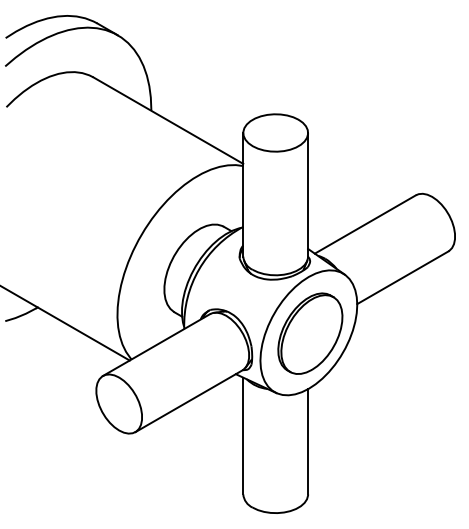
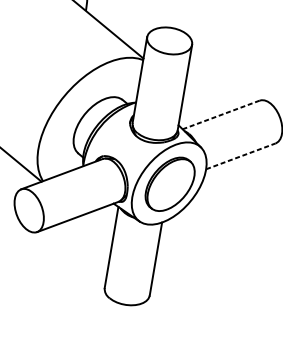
line: (364, 224) -> (220, 114), solid -> dashed
line: (402, 277) -> (240, 156), solid -> dashed

